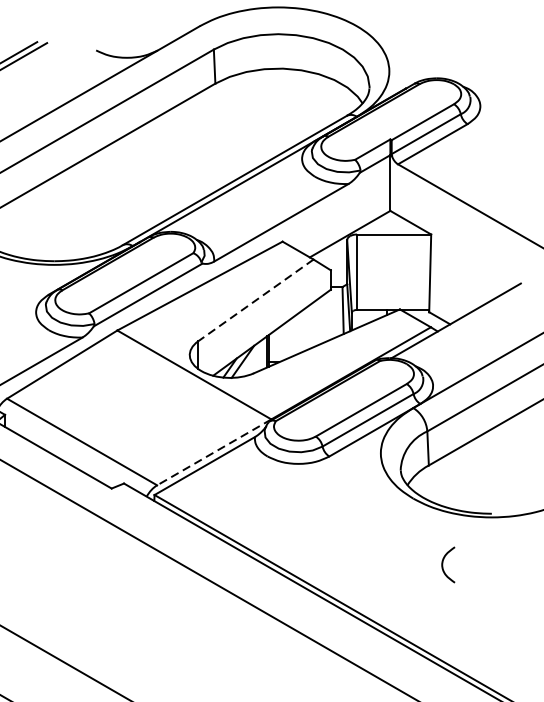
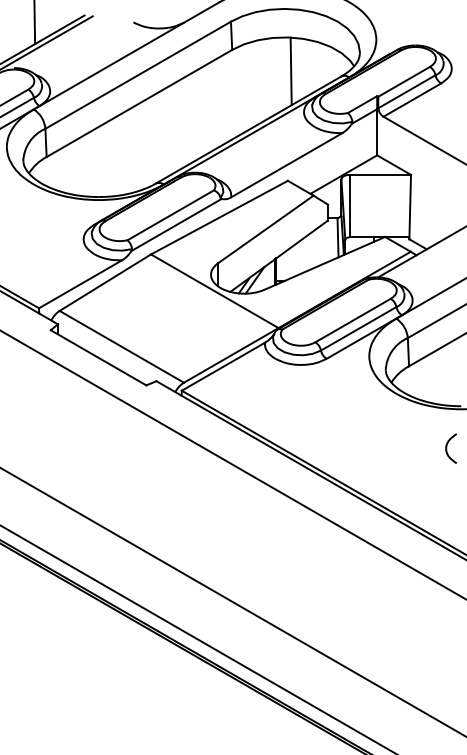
line: (285, 109) -> (290, 71), added
line: (255, 300) -> (265, 229), dashed -> solid
line: (214, 452) -> (231, 355), dashed -> solid
curve: (443, 564) -> (447, 448), moved

